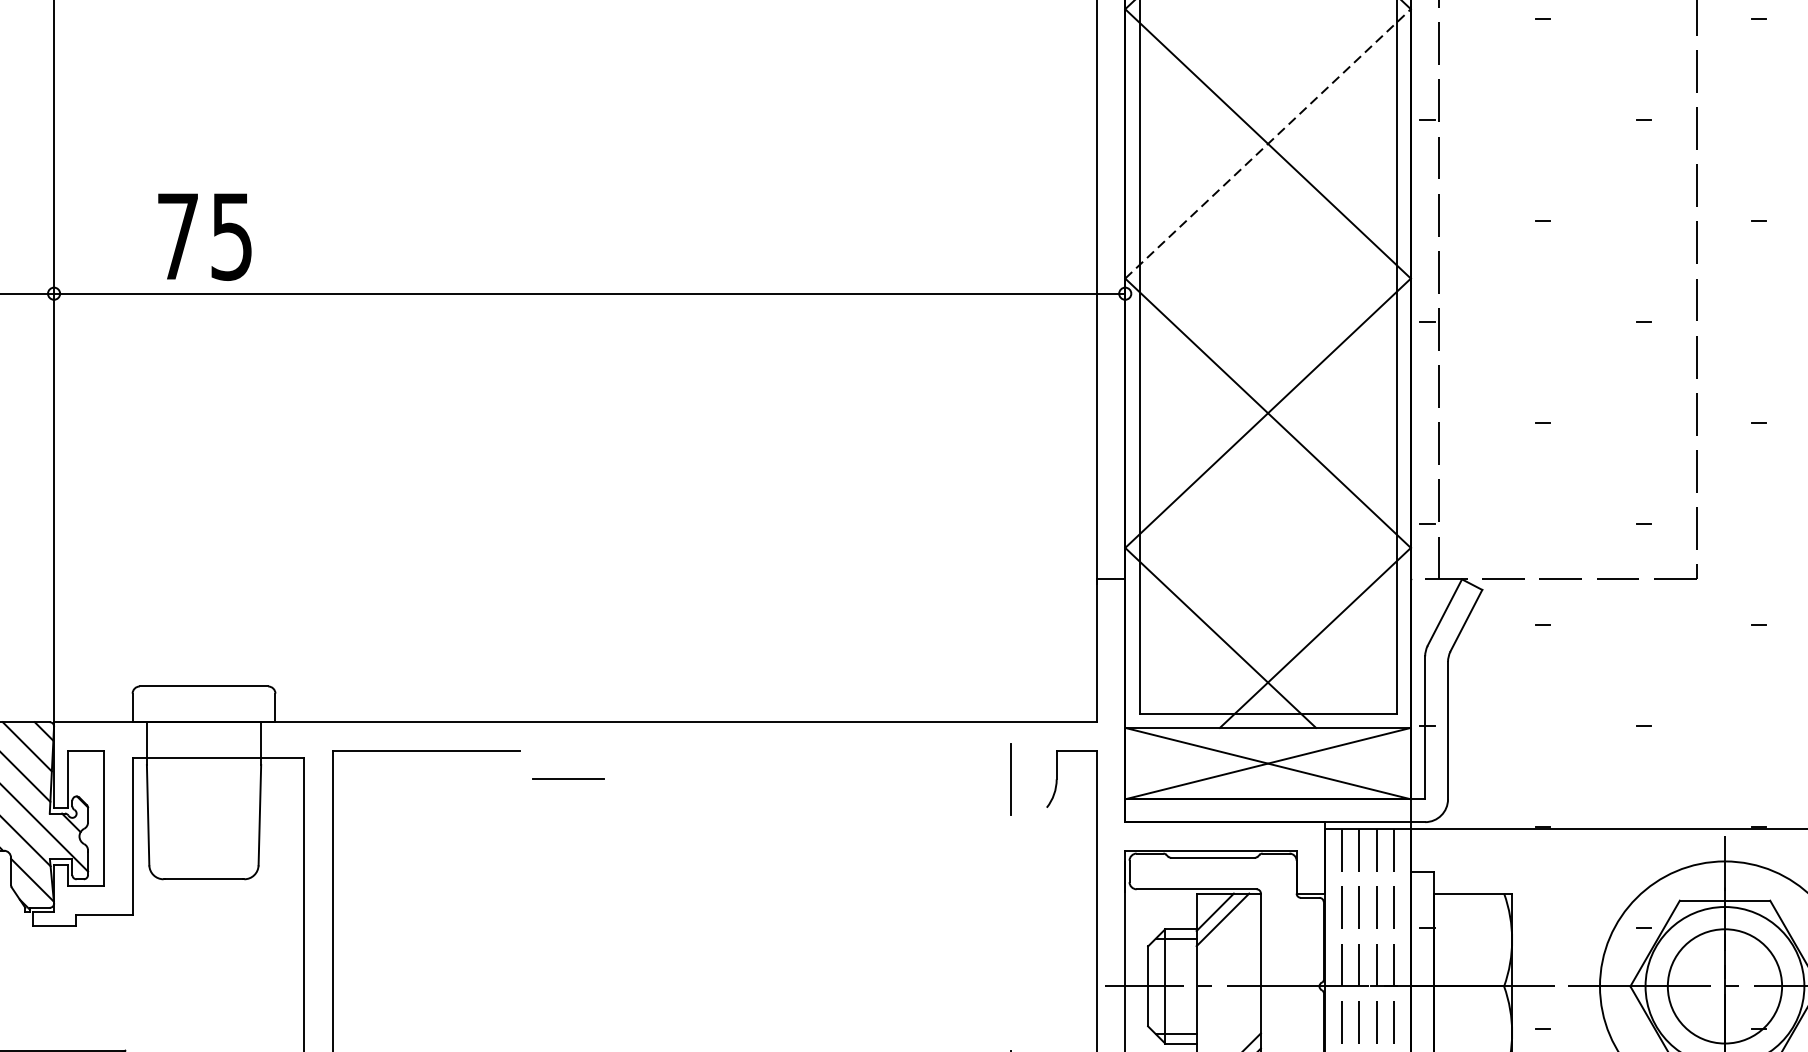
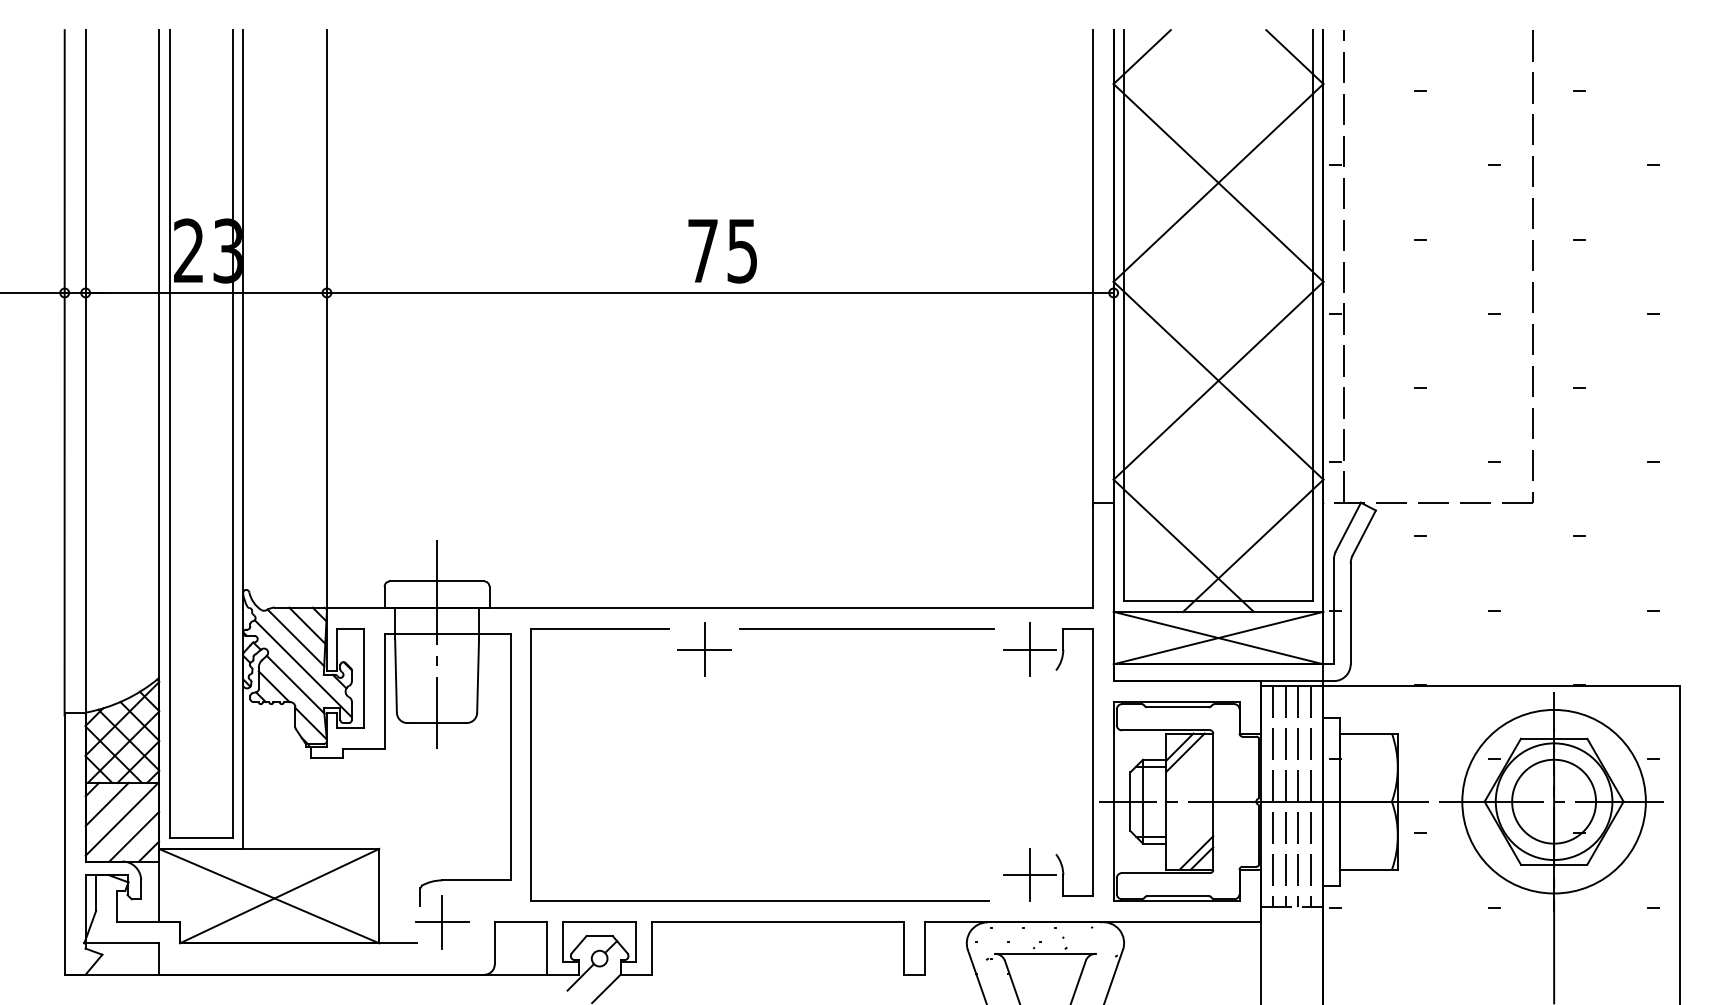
line: (1268, 143) -> (1218, 182), dashed -> solid
text: (204, 237) -> (722, 251), moved
line: (790, 750) -> (867, 628), added
line: (204, 772) -> (437, 644), added
line: (568, 779) -> (704, 649), added
line: (1010, 779) -> (1029, 649), added

